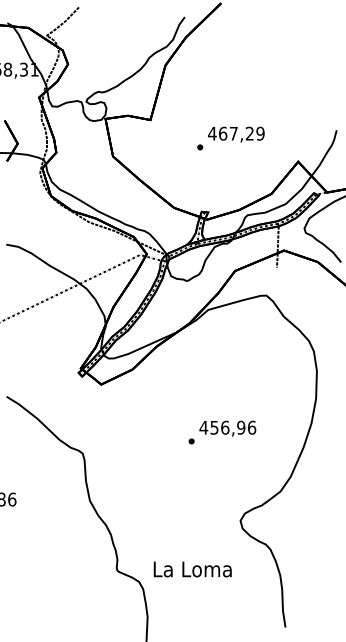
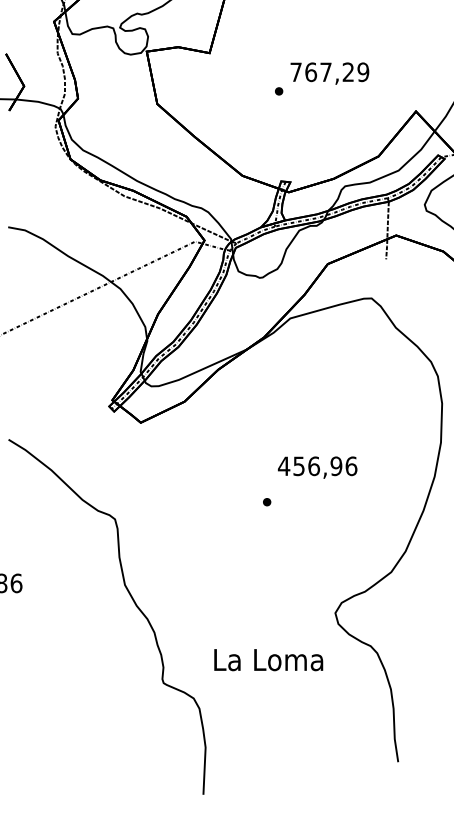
text: (212, 133) -> (296, 71), 467,29 -> 767,29
text: (227, 428) -> (317, 467), moved
text: (192, 569) -> (268, 660), moved

